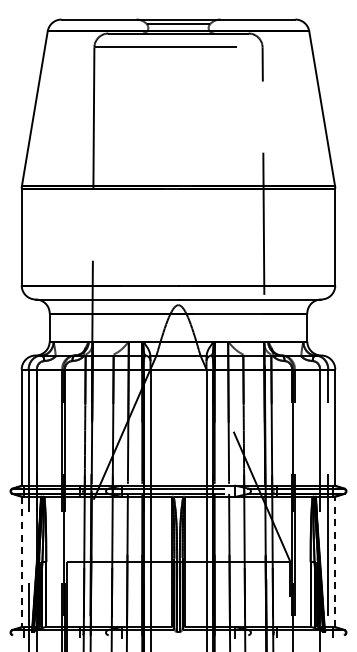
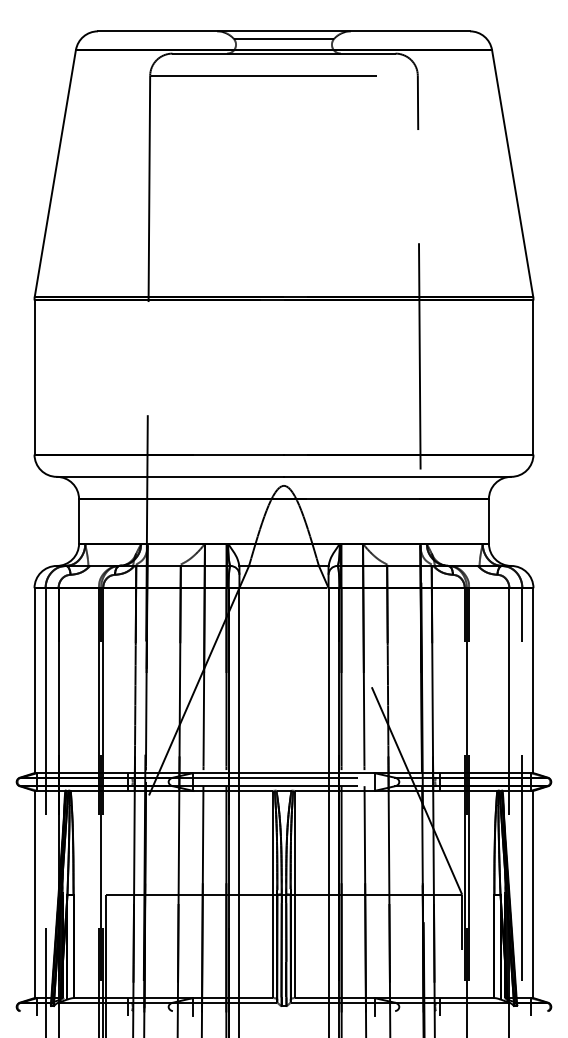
line: (335, 561) -> (533, 893), dashed -> solid
line: (21, 562) -> (34, 895), dashed -> solid

